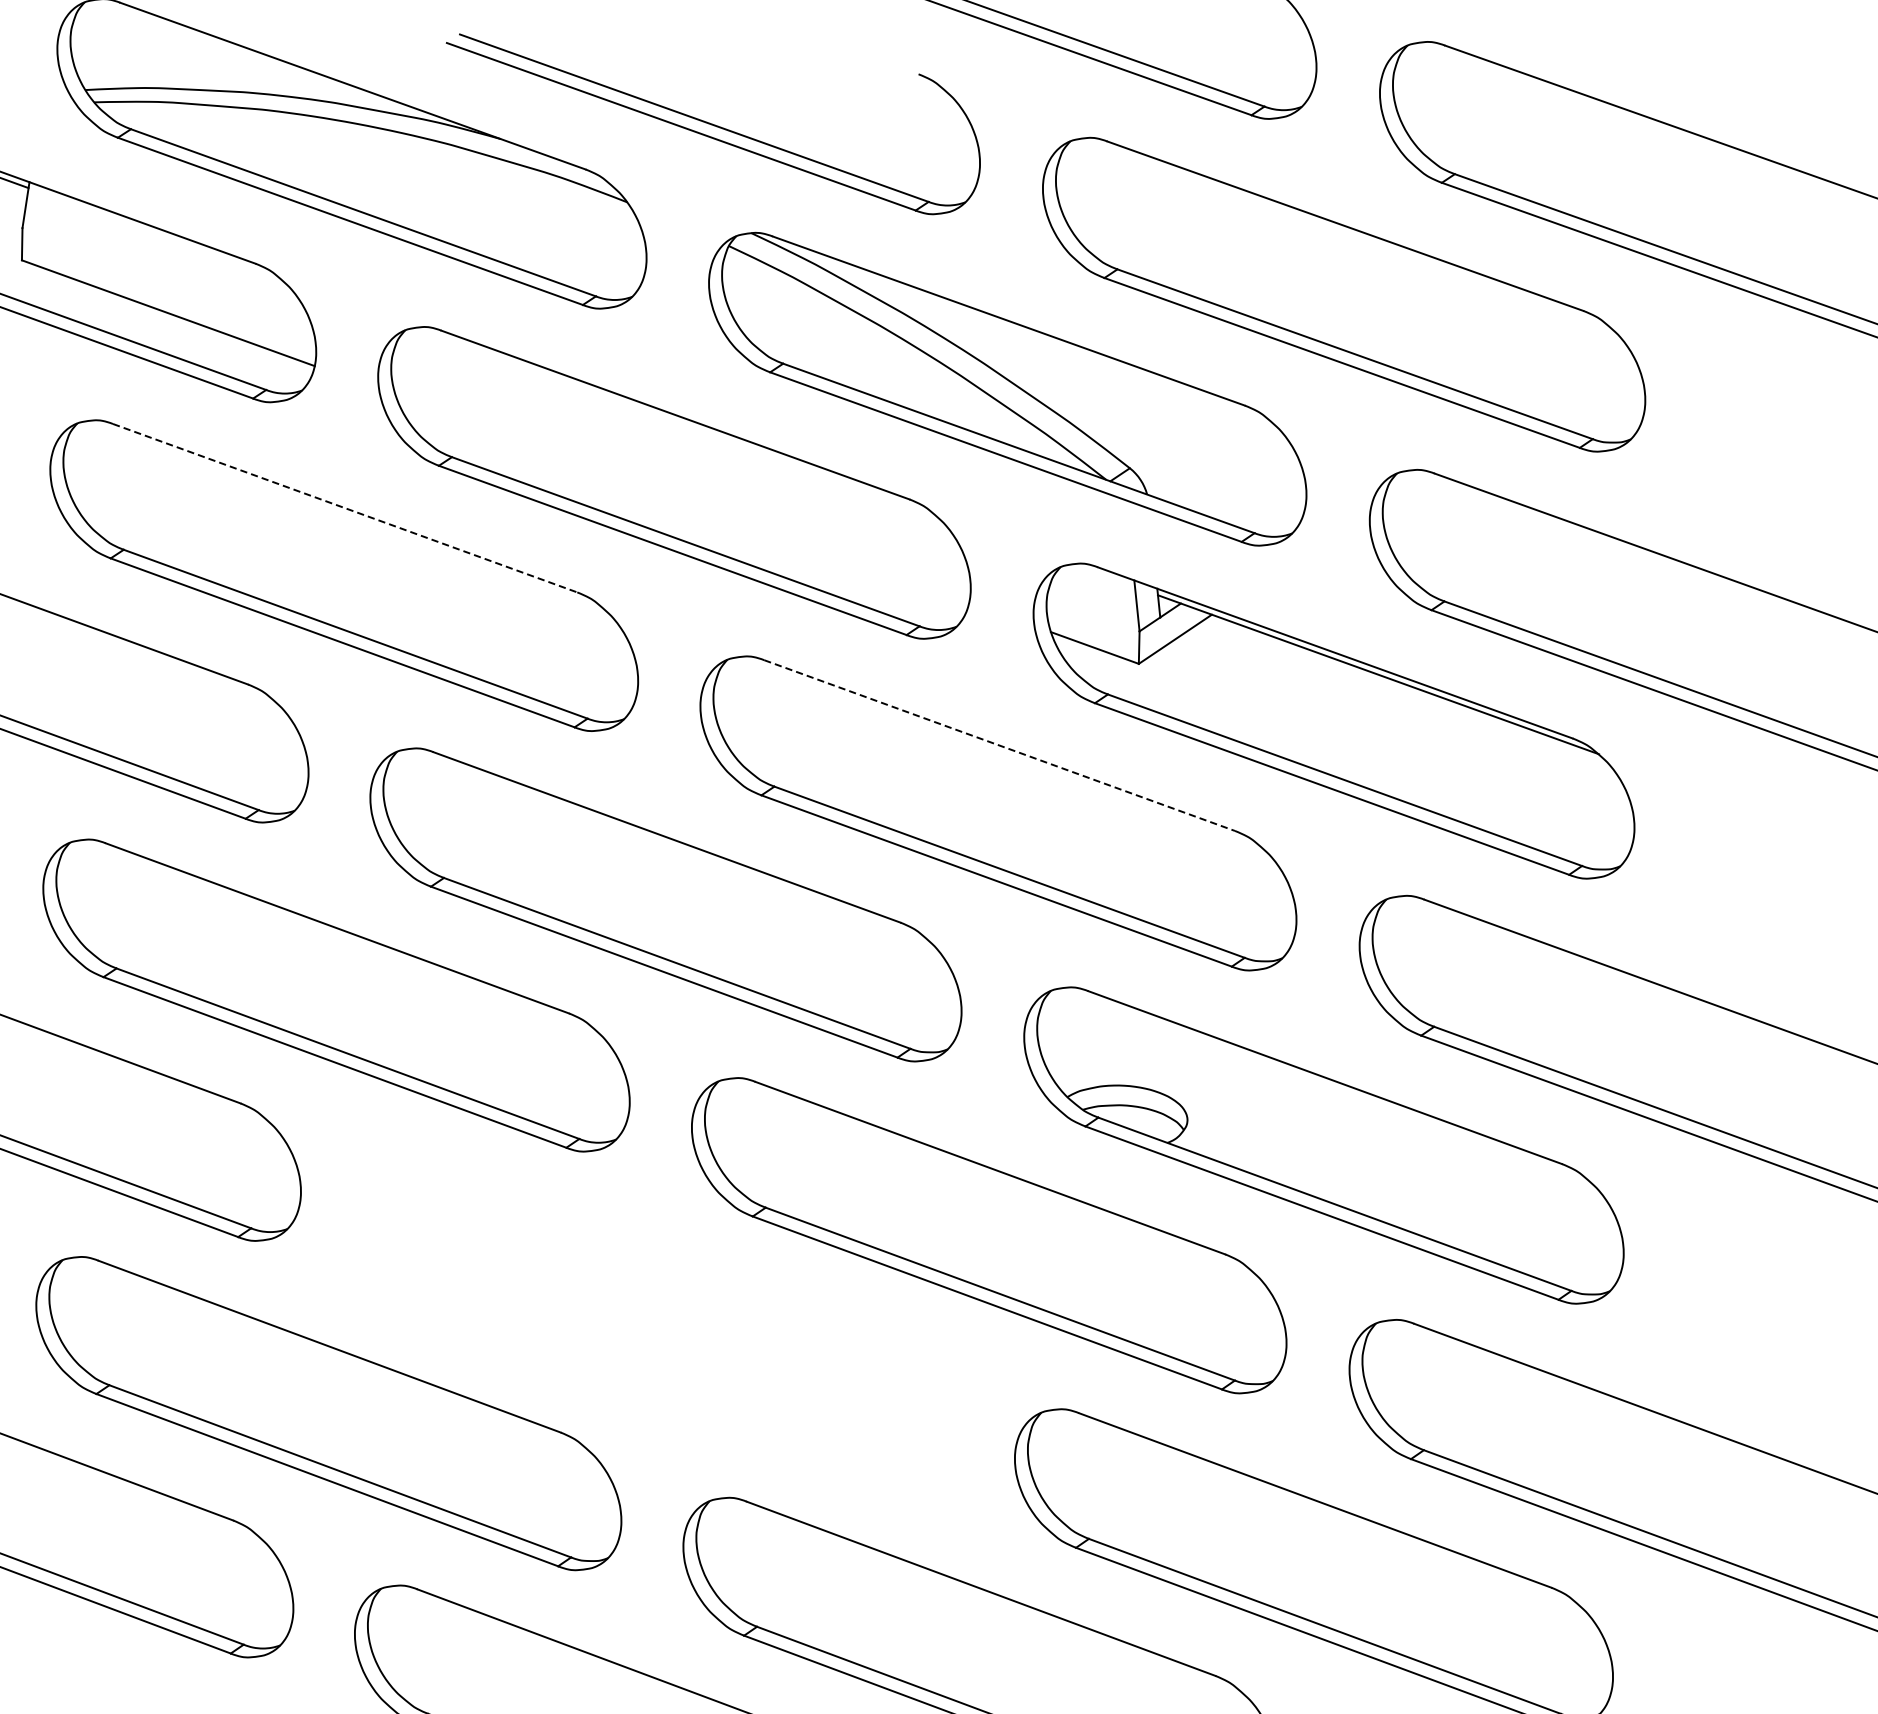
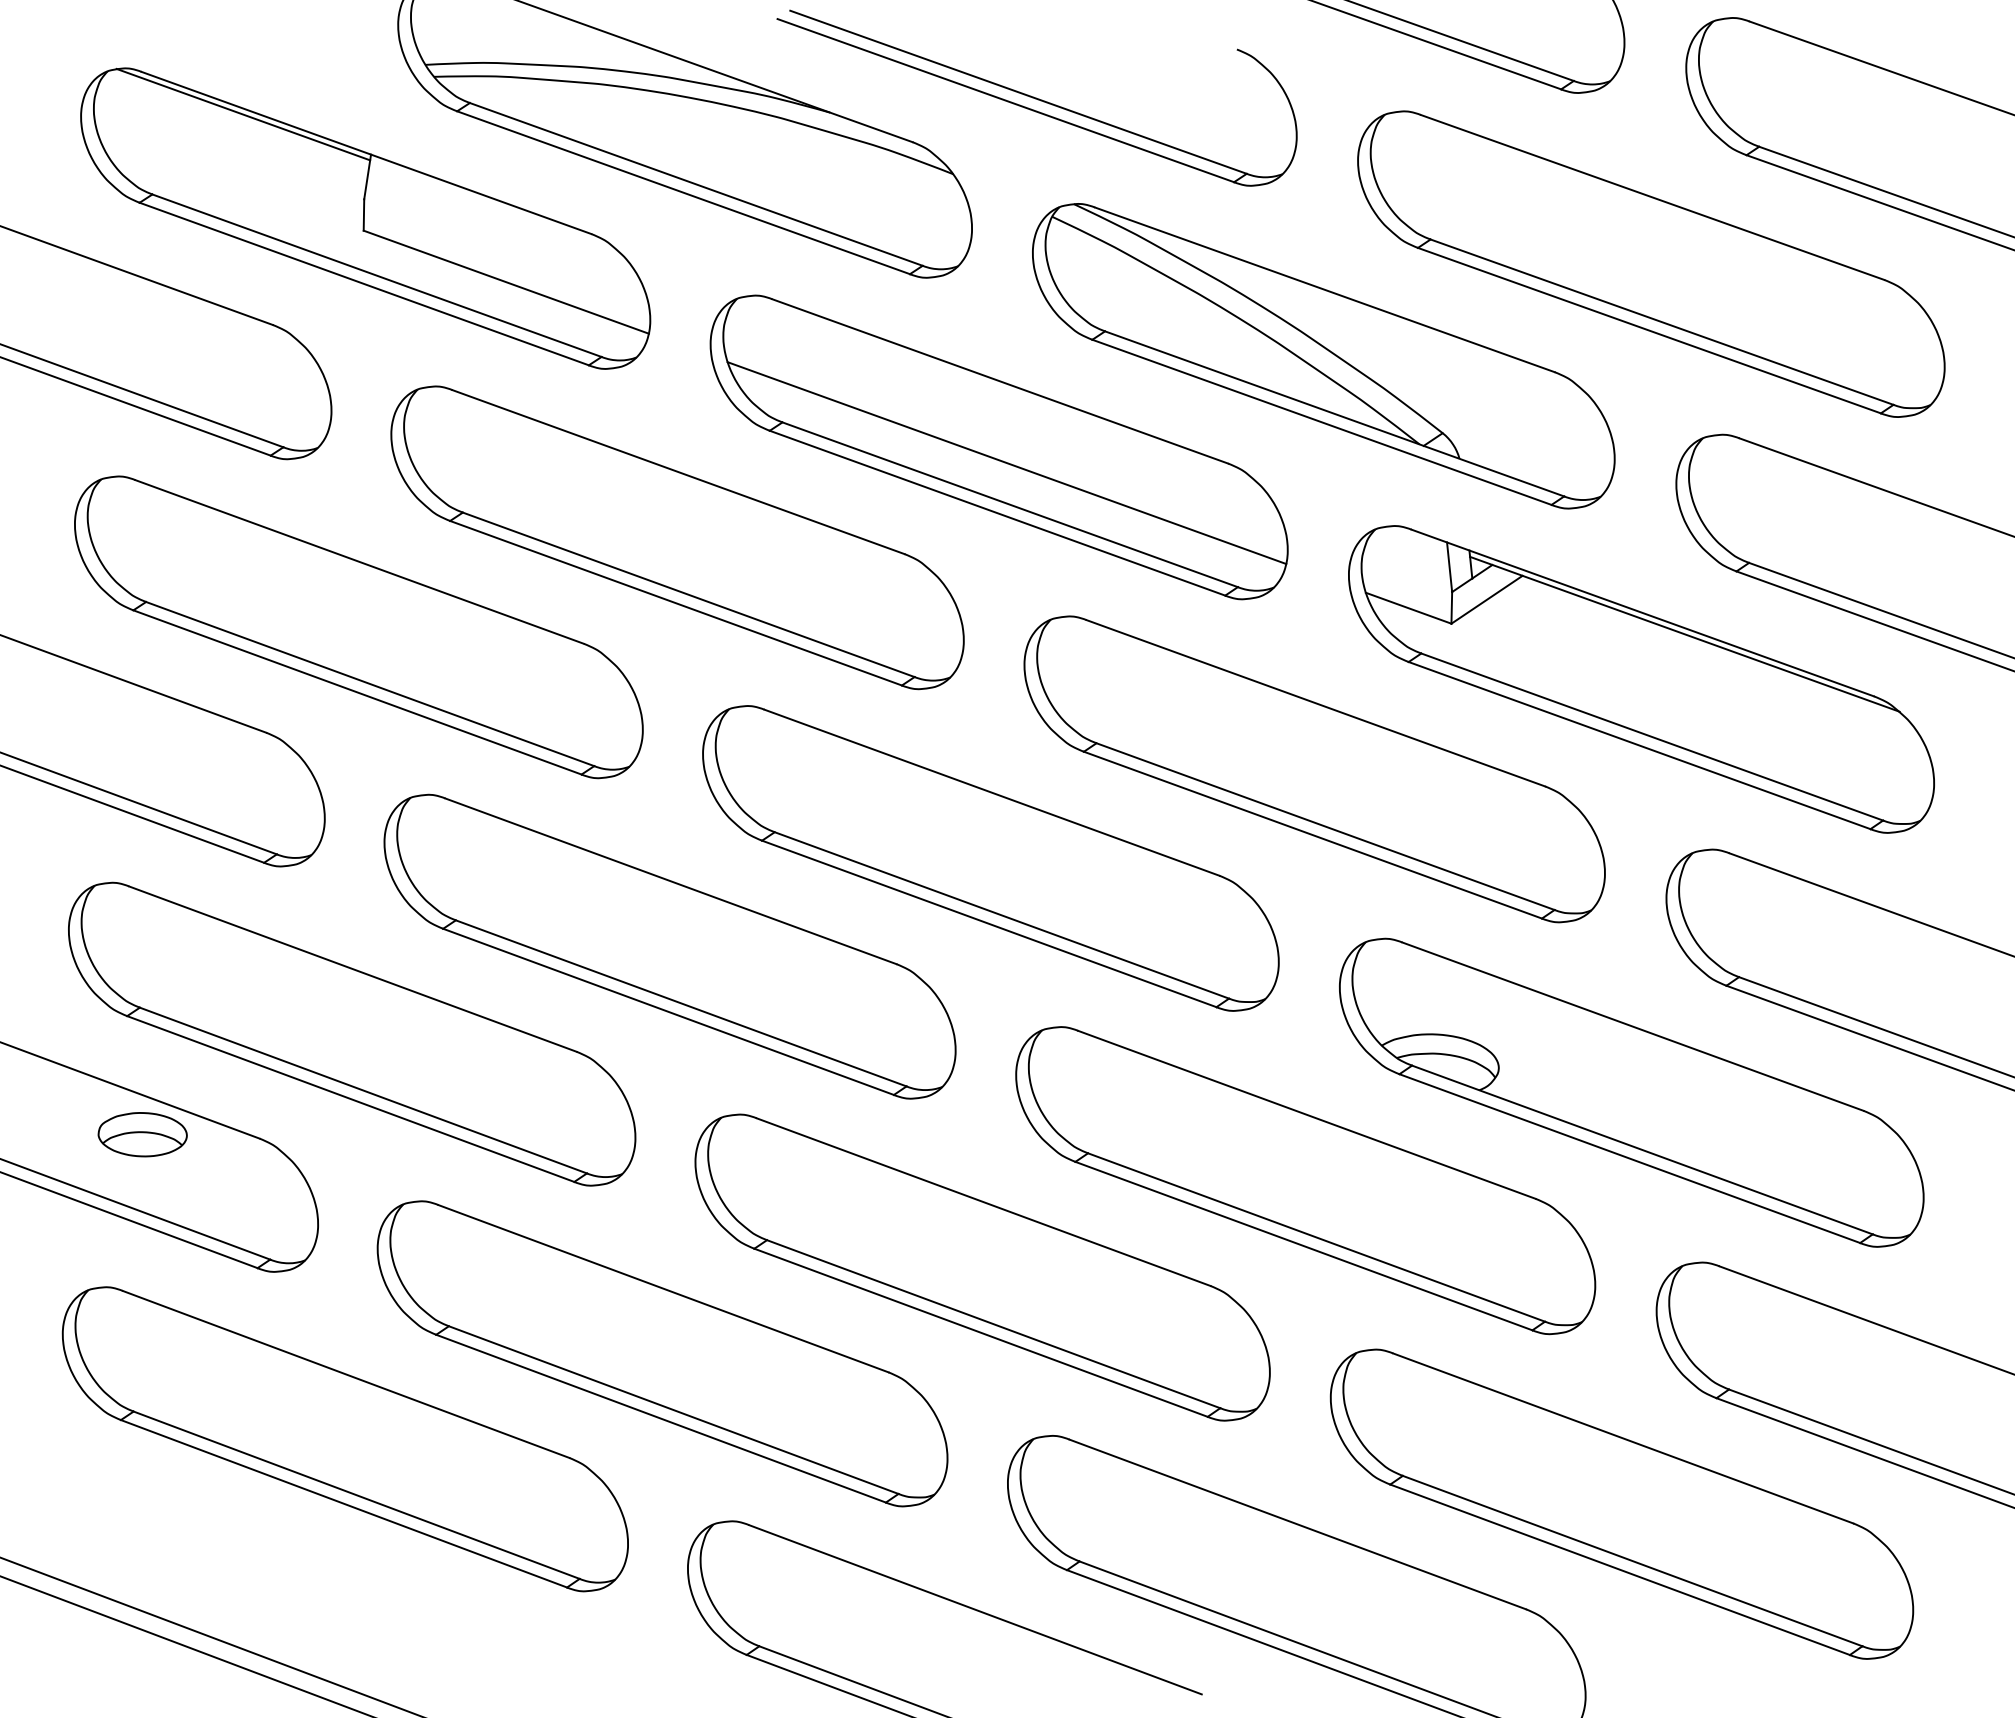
line: (681, 499) -> (1006, 463), added
line: (345, 508) -> (678, 472), dashed -> solid
line: (999, 745) -> (1315, 703), dashed -> solid
part: (657, 1324) -> (982, 1267), added

